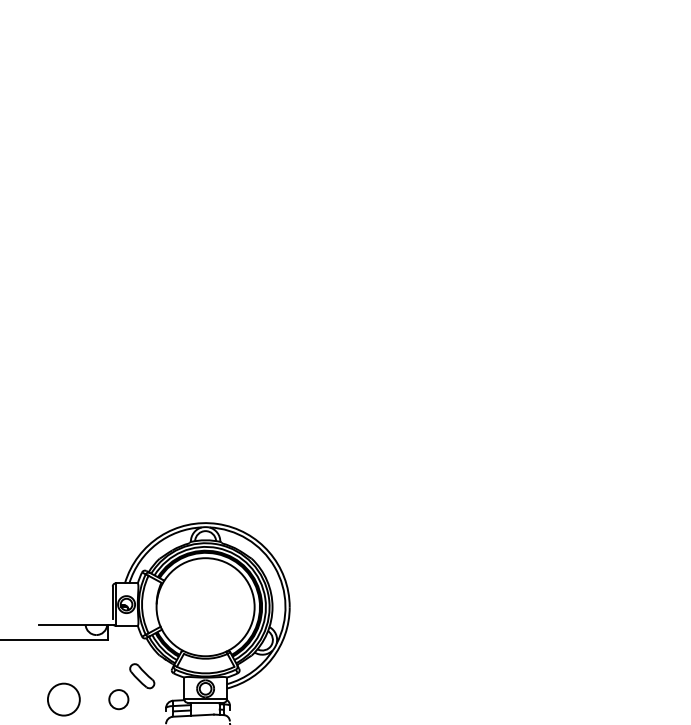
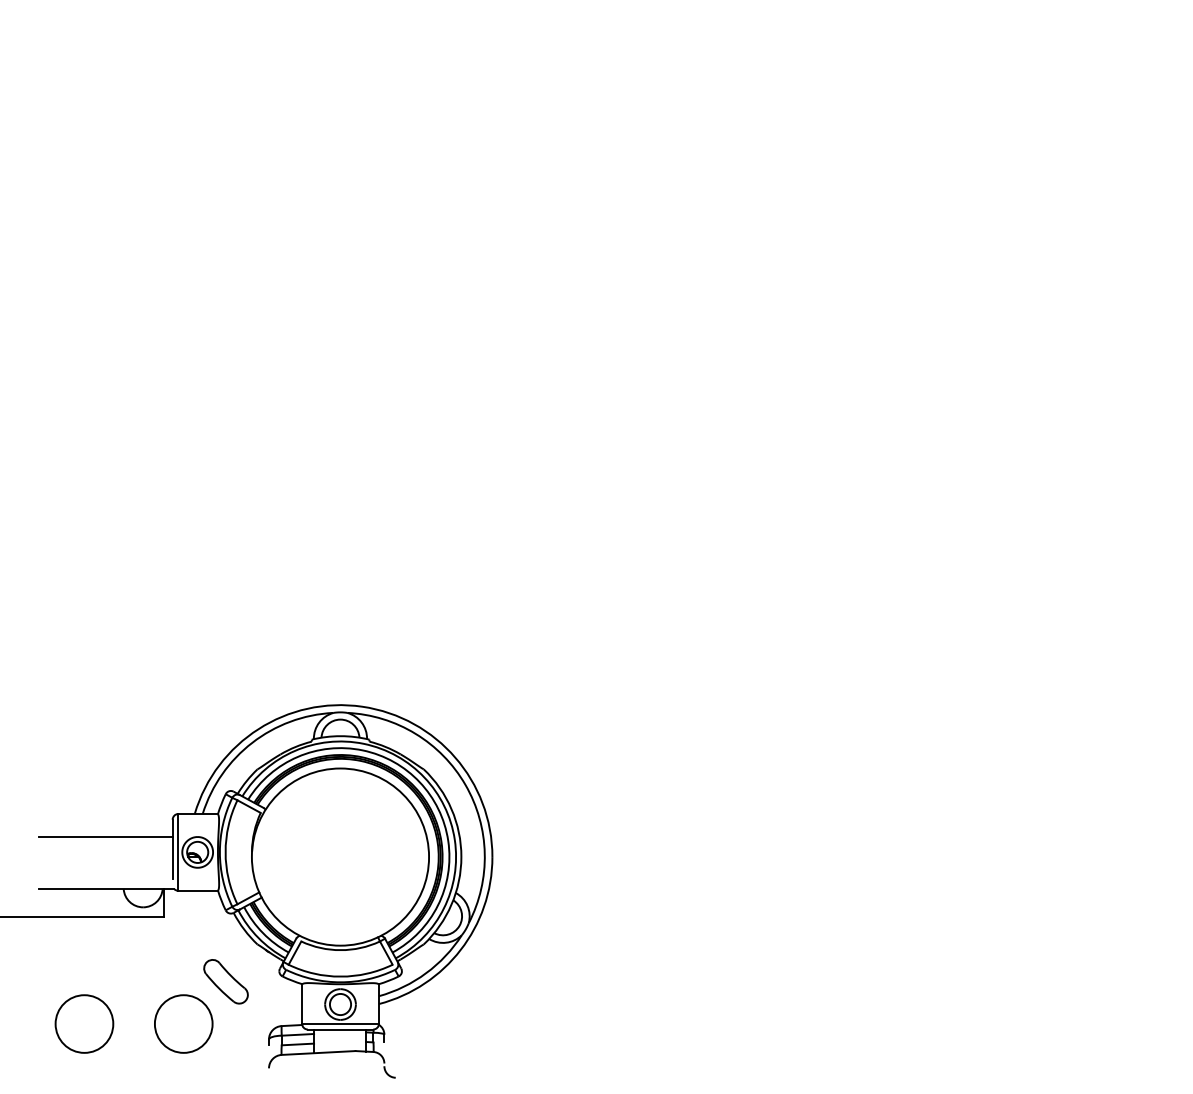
line: (75, 596) -> (105, 837), added
circle: (118, 699) -> (183, 1023), size x1.67

